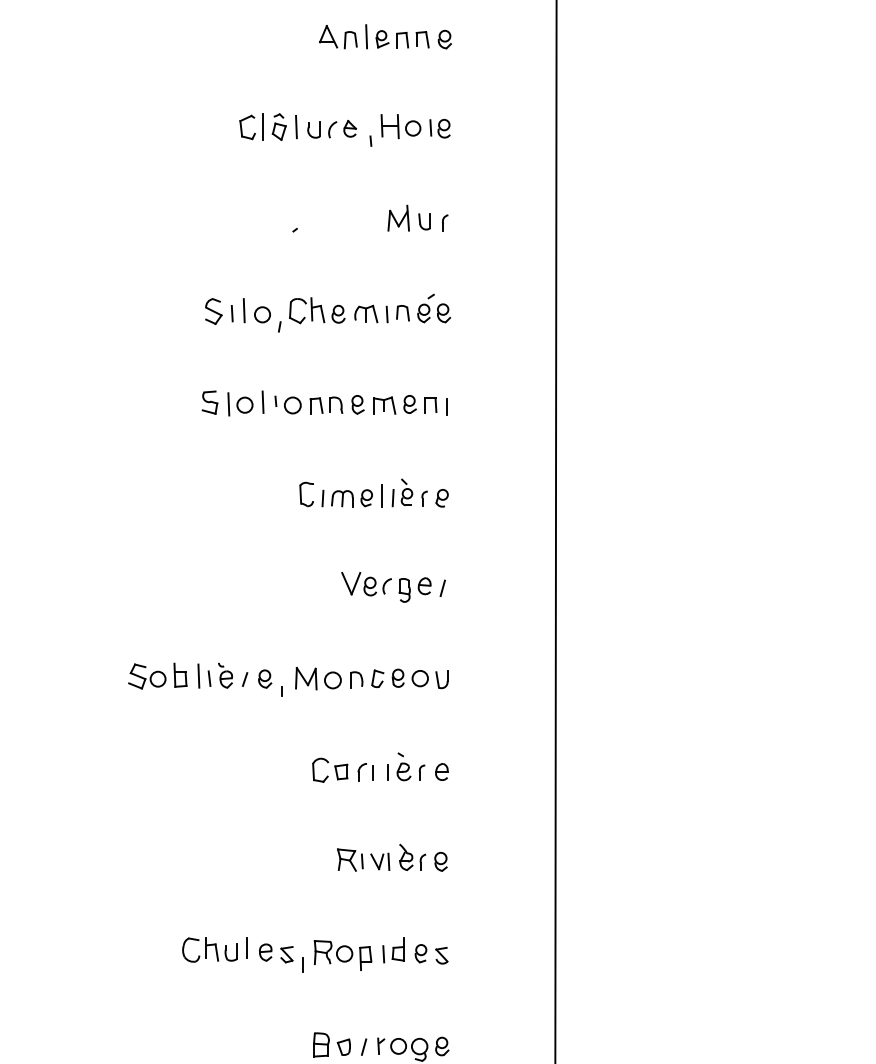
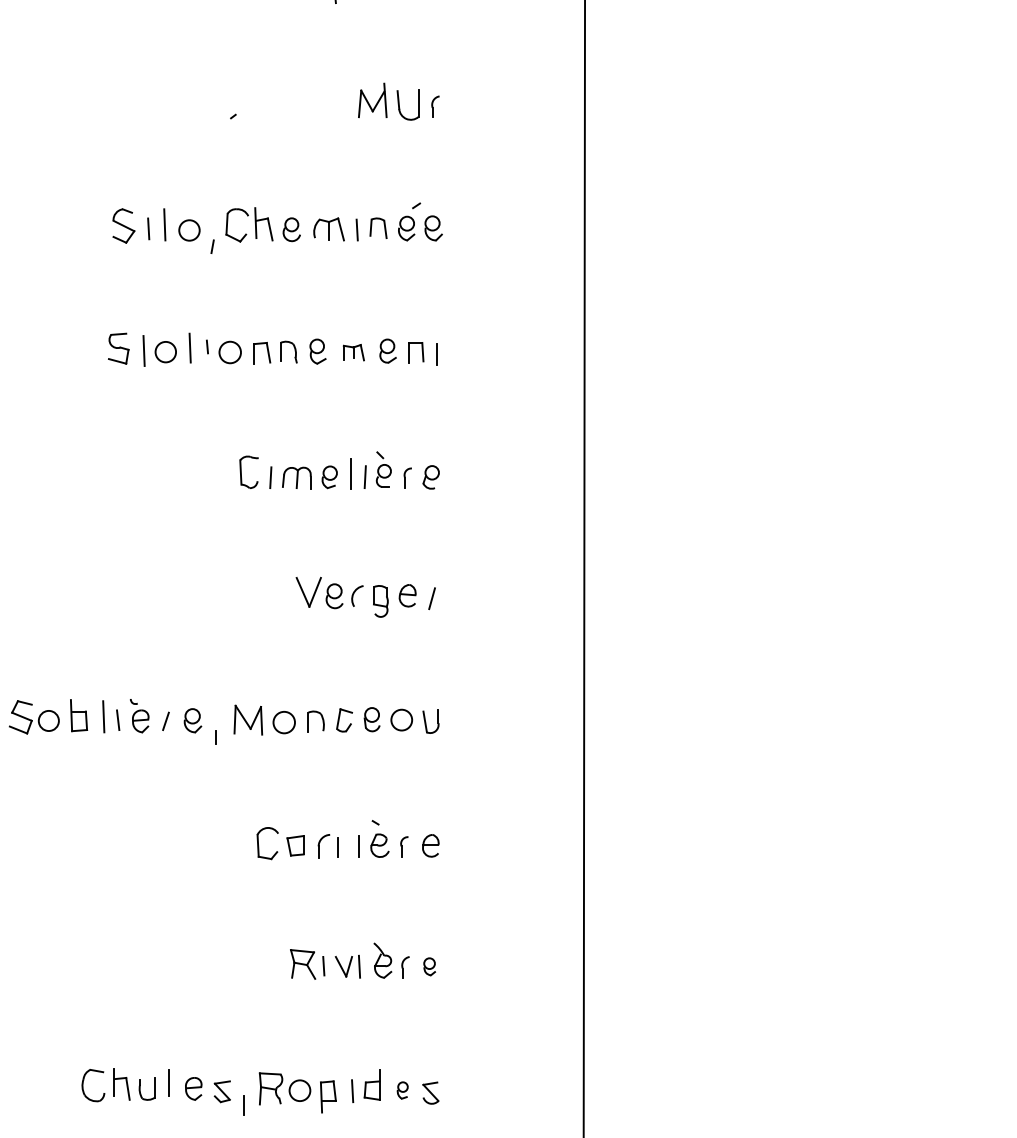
part: (424, 221) -> (407, 104), size x1.4
part: (384, 405) -> (353, 352), size x0.7
part: (440, 861) -> (428, 966), size x0.7
part: (420, 953) -> (402, 1090), size x0.7

